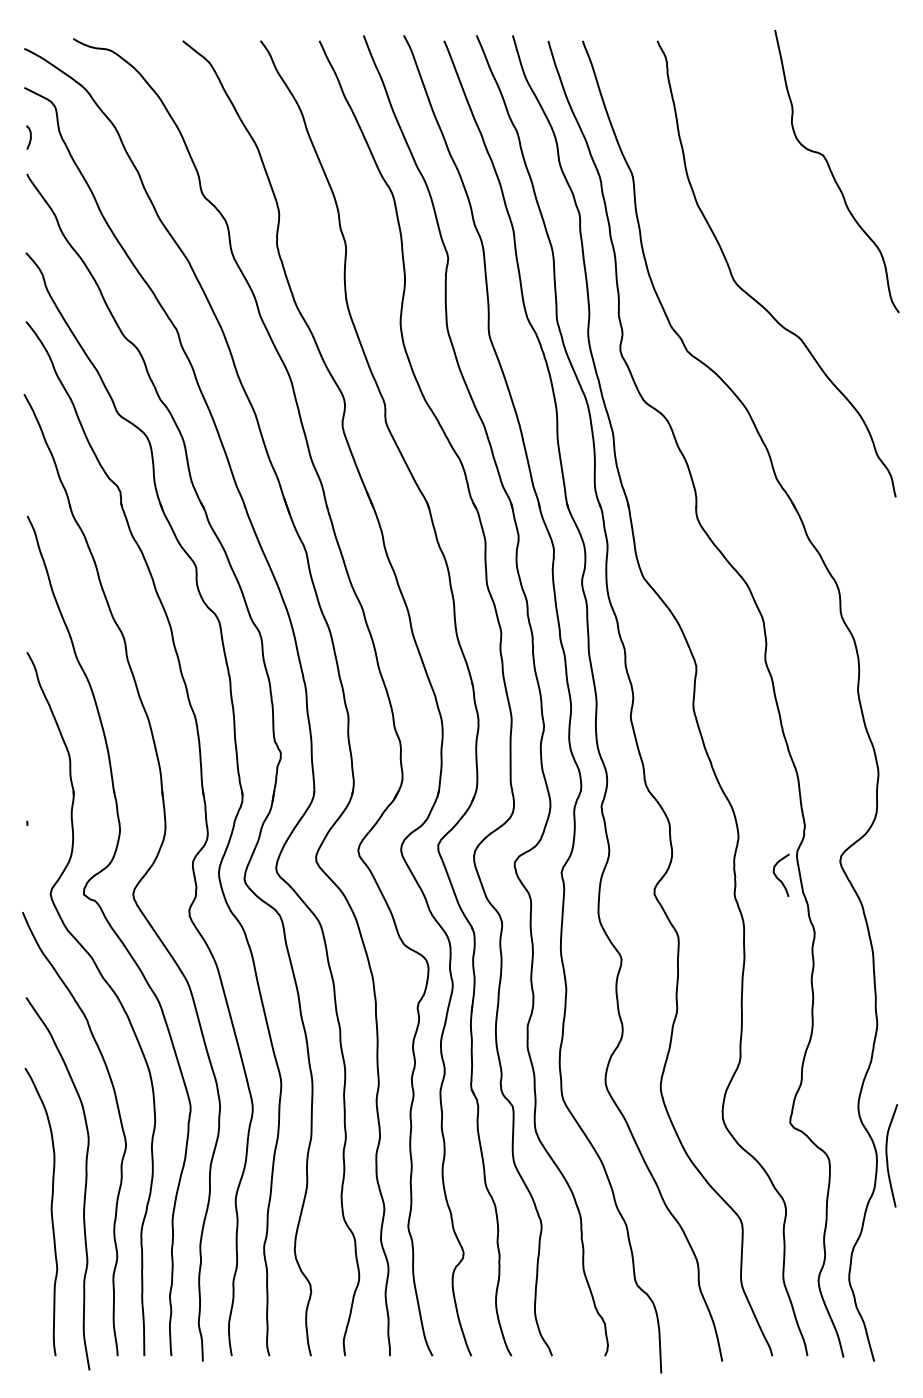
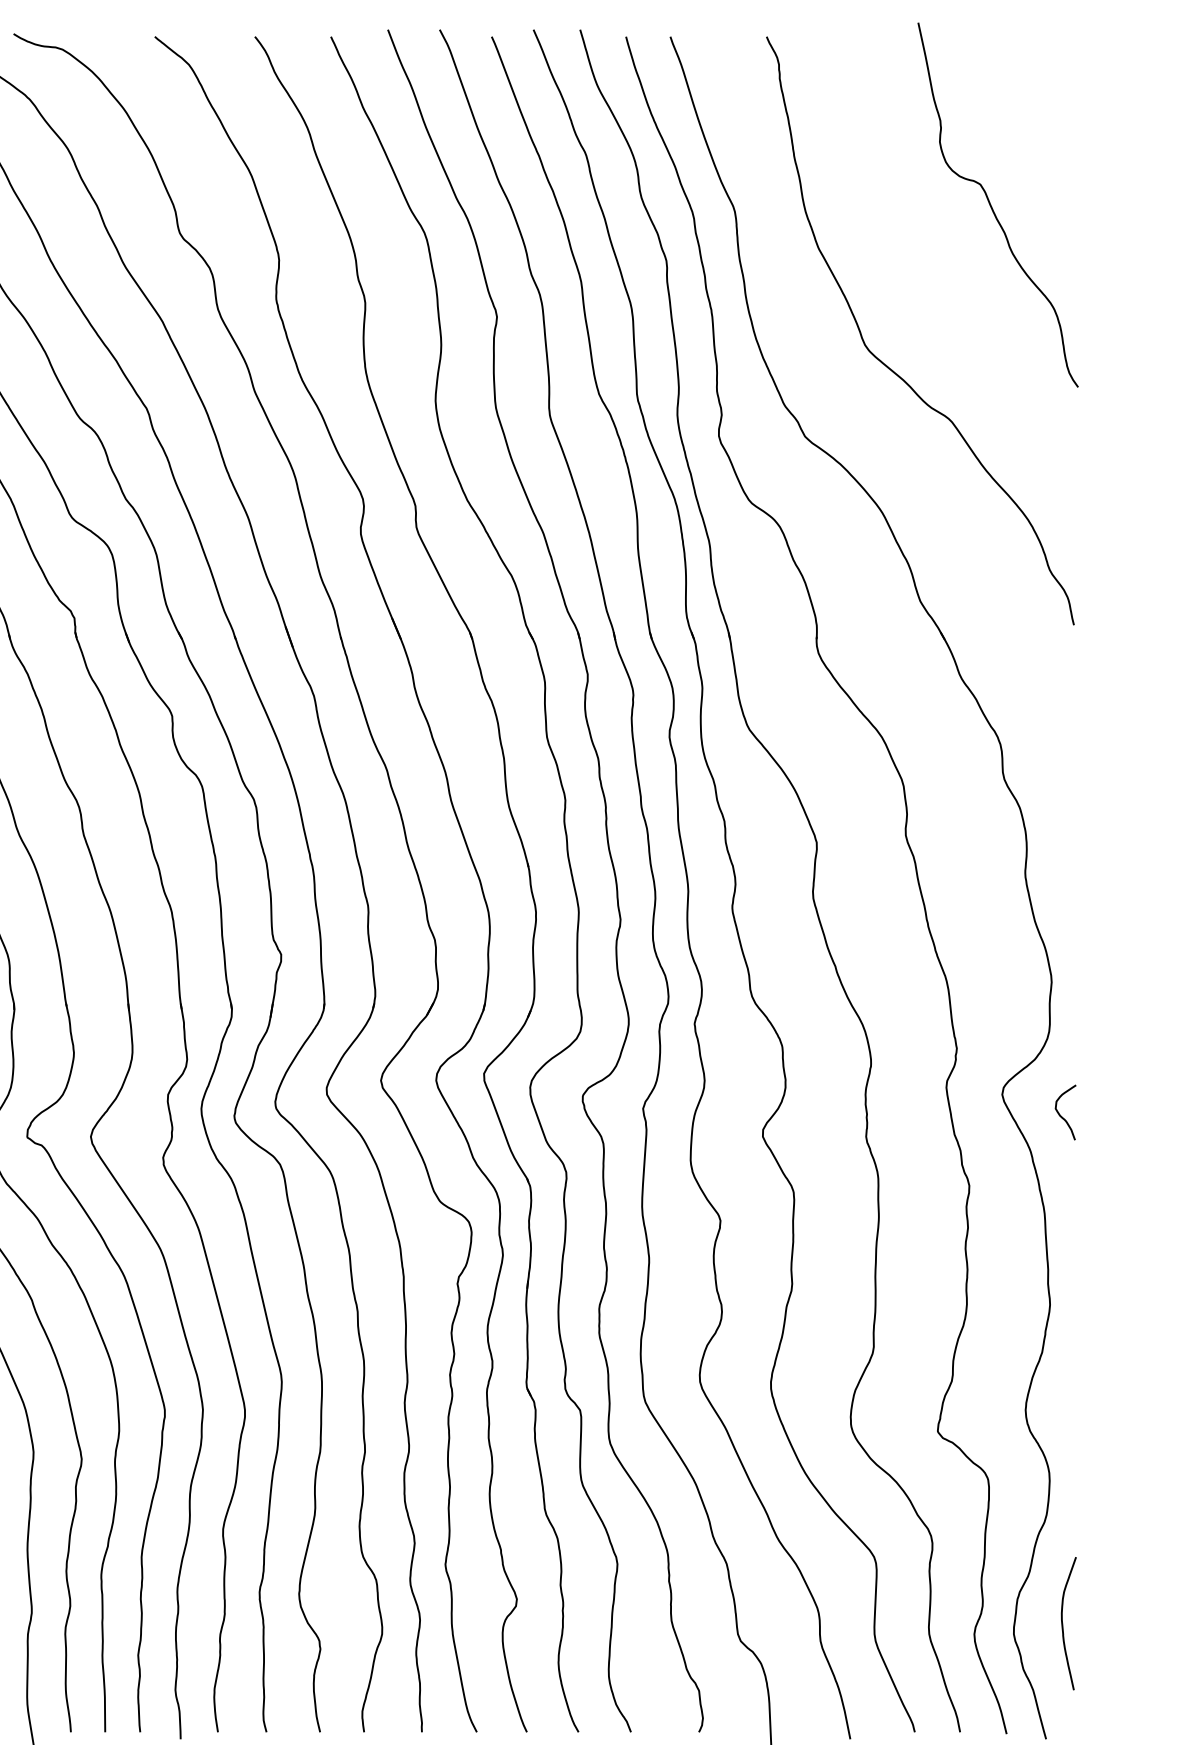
curve: (777, 876) -> (1060, 1113), moved
curve: (887, 1155) -> (1063, 1623), moved

